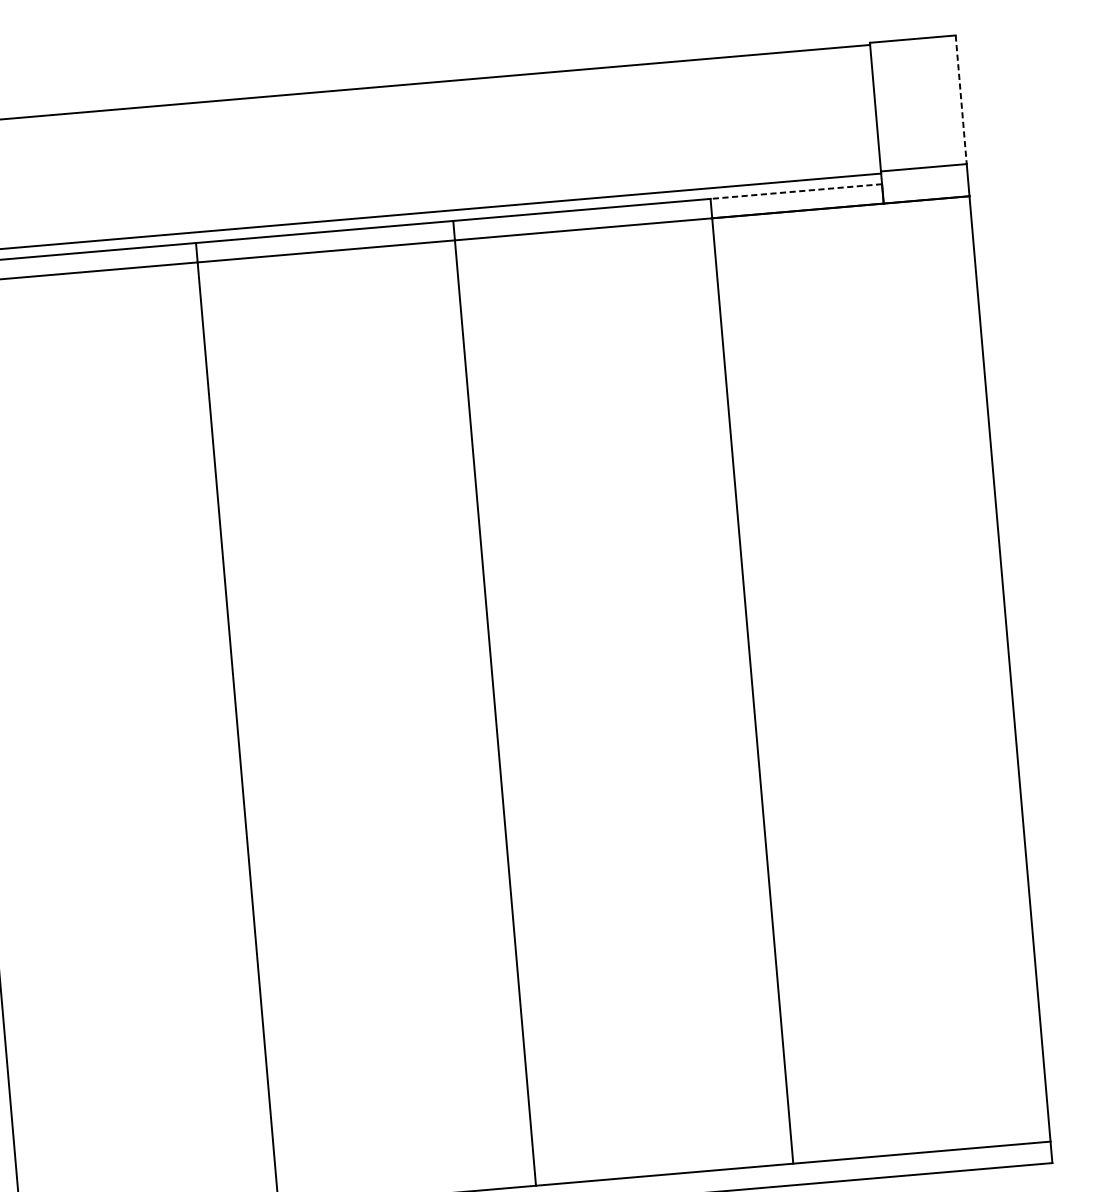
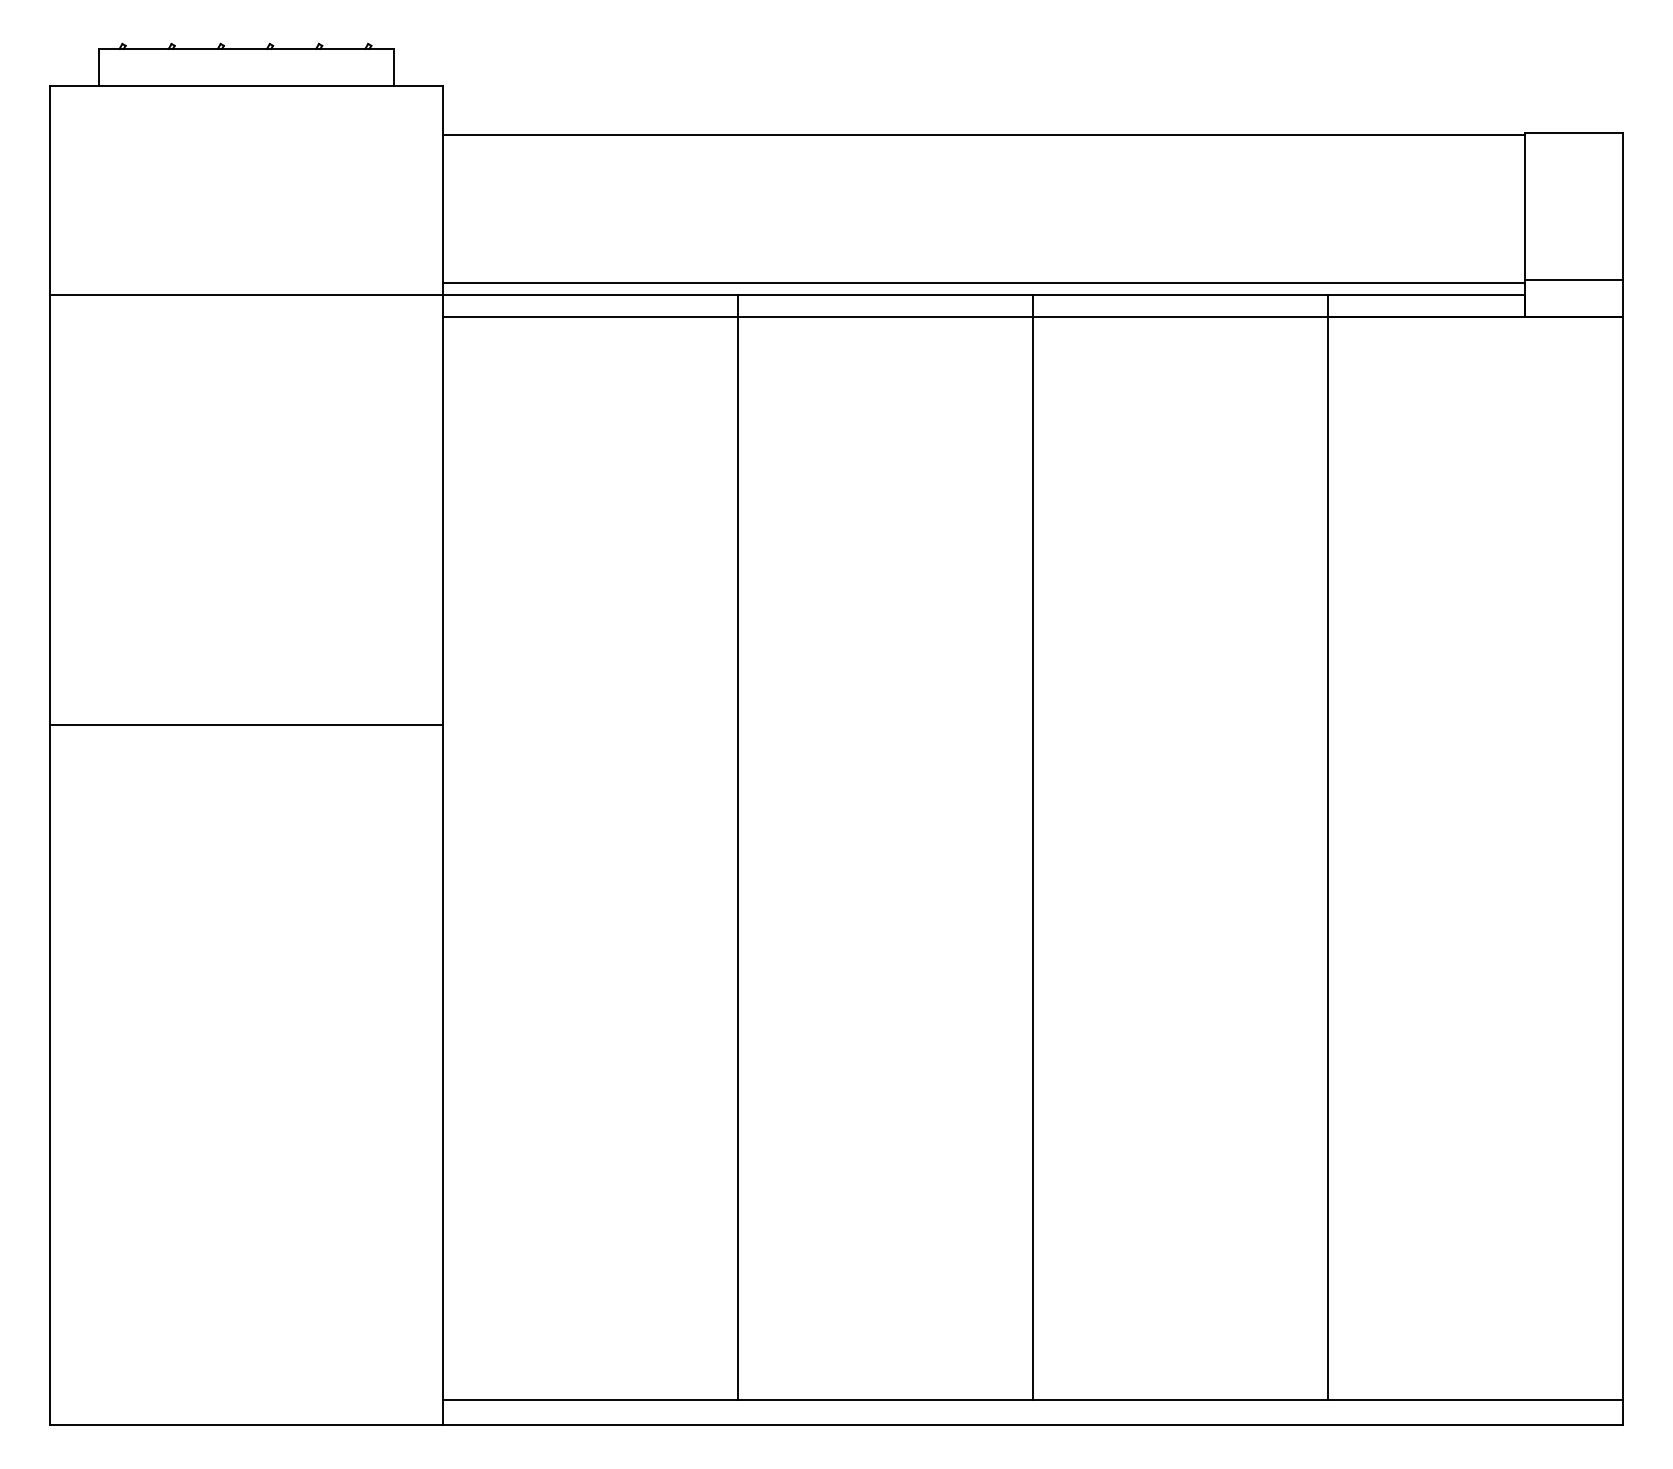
line: (960, 99) -> (1622, 206), dashed -> solid
line: (795, 191) -> (1425, 294), dashed -> solid

